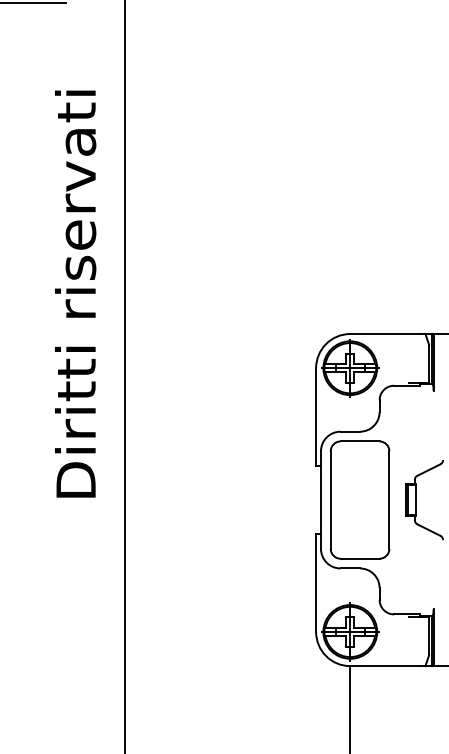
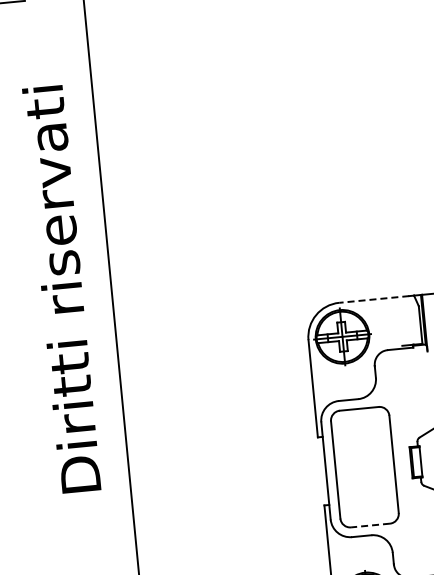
line: (384, 334) -> (373, 300), solid -> dashed
line: (360, 558) -> (370, 525), solid -> dashed

